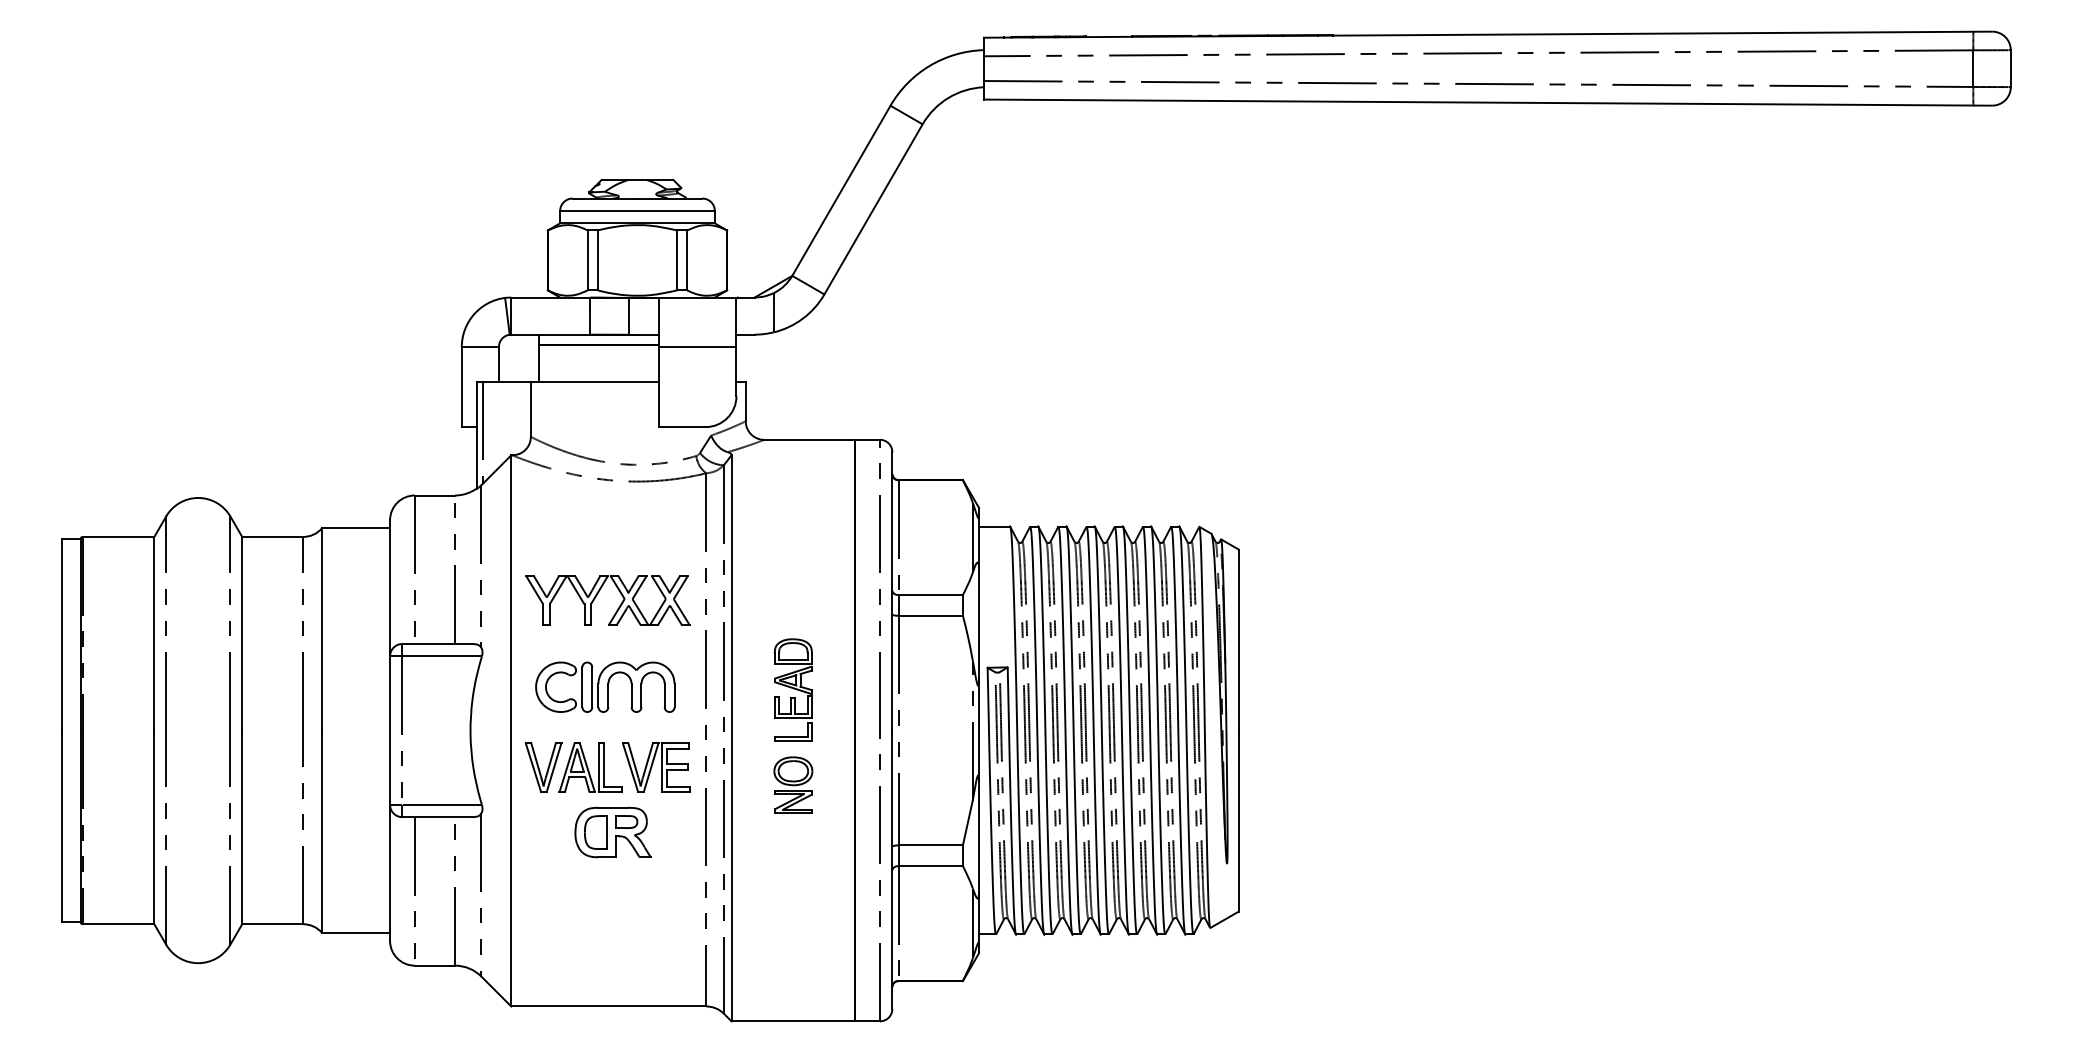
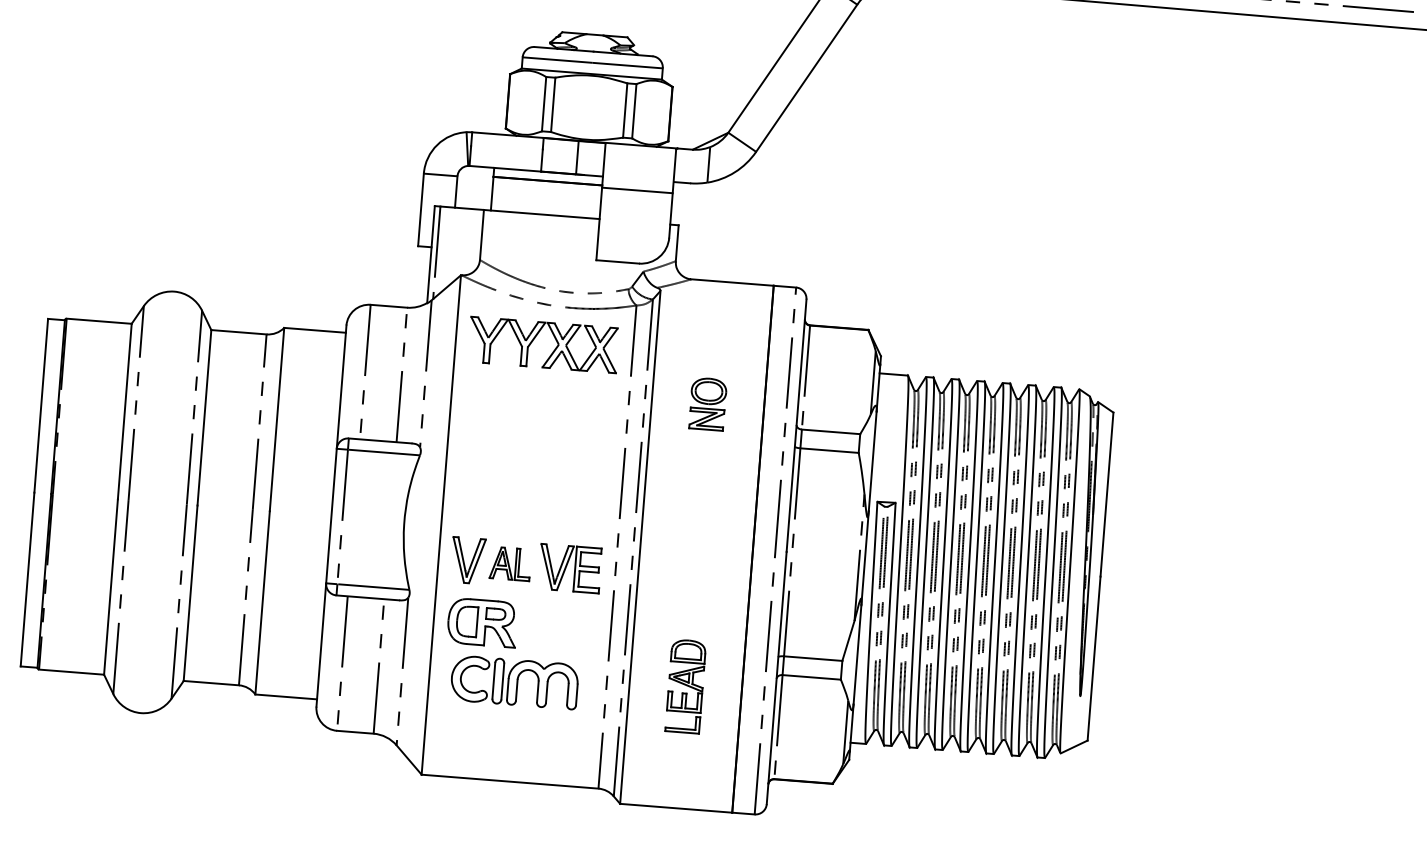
part: (597, 595) -> (534, 339), moved
part: (605, 686) -> (514, 681), moved
part: (793, 689) -> (685, 686), moved
part: (590, 767) -> (510, 563), size x0.7
part: (793, 784) -> (708, 403), moved
part: (612, 832) -> (482, 622), moved

